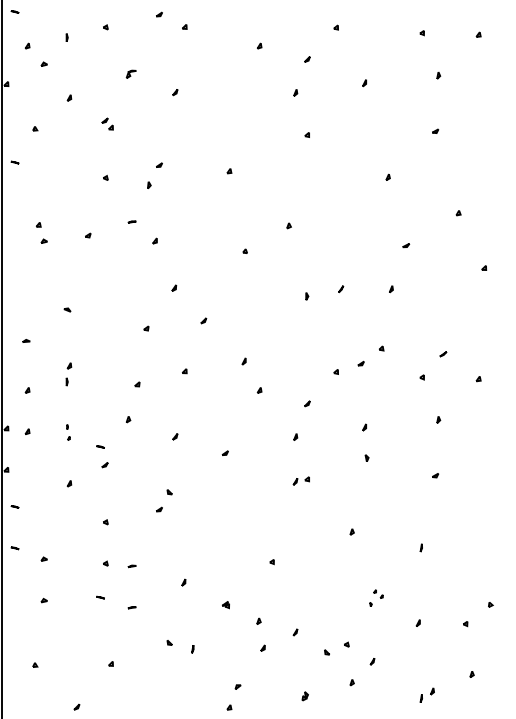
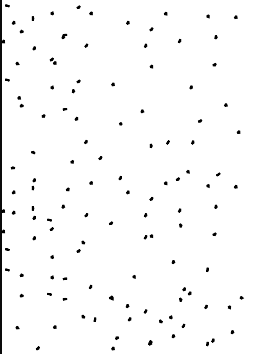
part: (41, 232) -> (20, 101), moved
part: (68, 431) -> (33, 212), size x1.67
part: (376, 598) -> (185, 294), size x1.67

